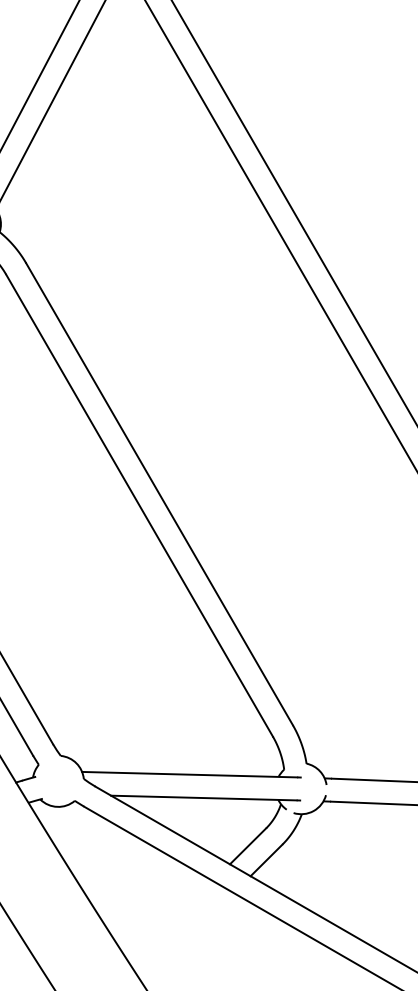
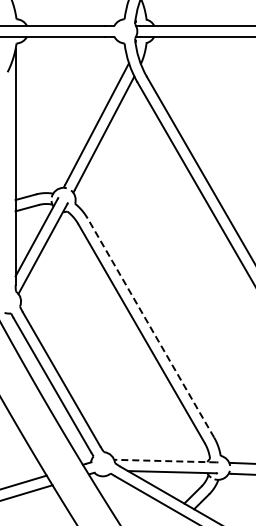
line: (158, 493) -> (150, 327), solid -> dashed
line: (188, 775) -> (164, 461), solid -> dashed

